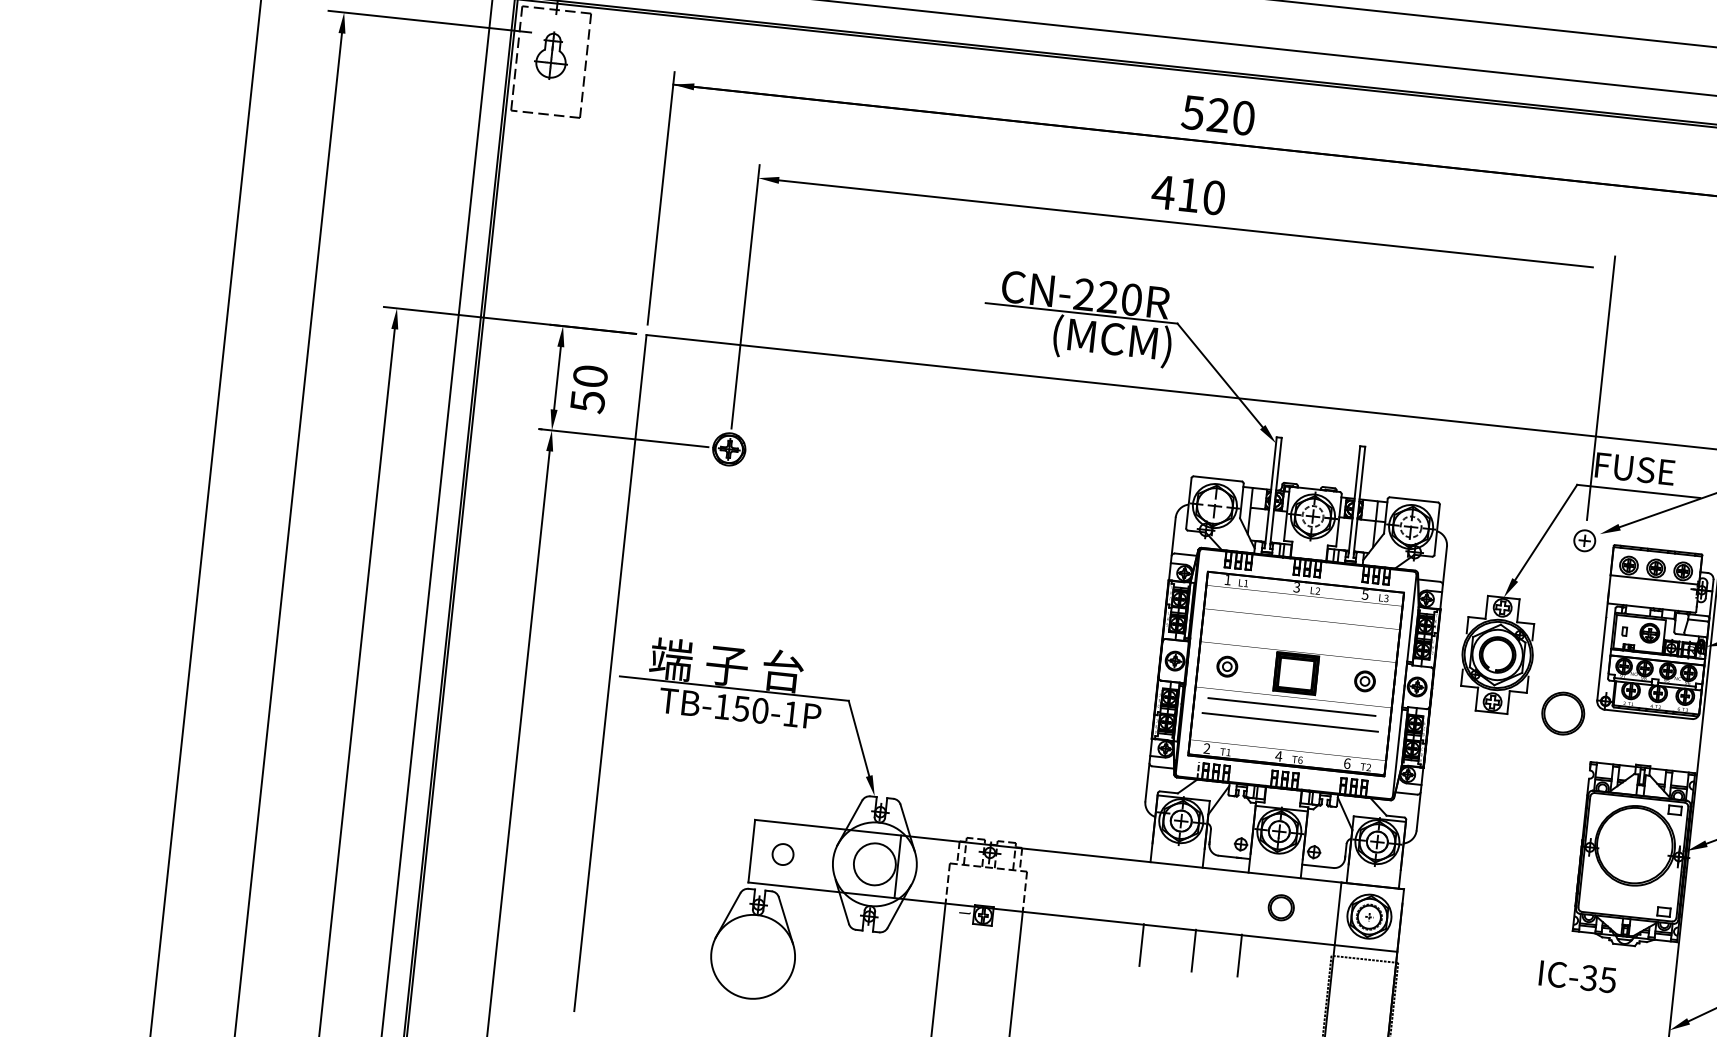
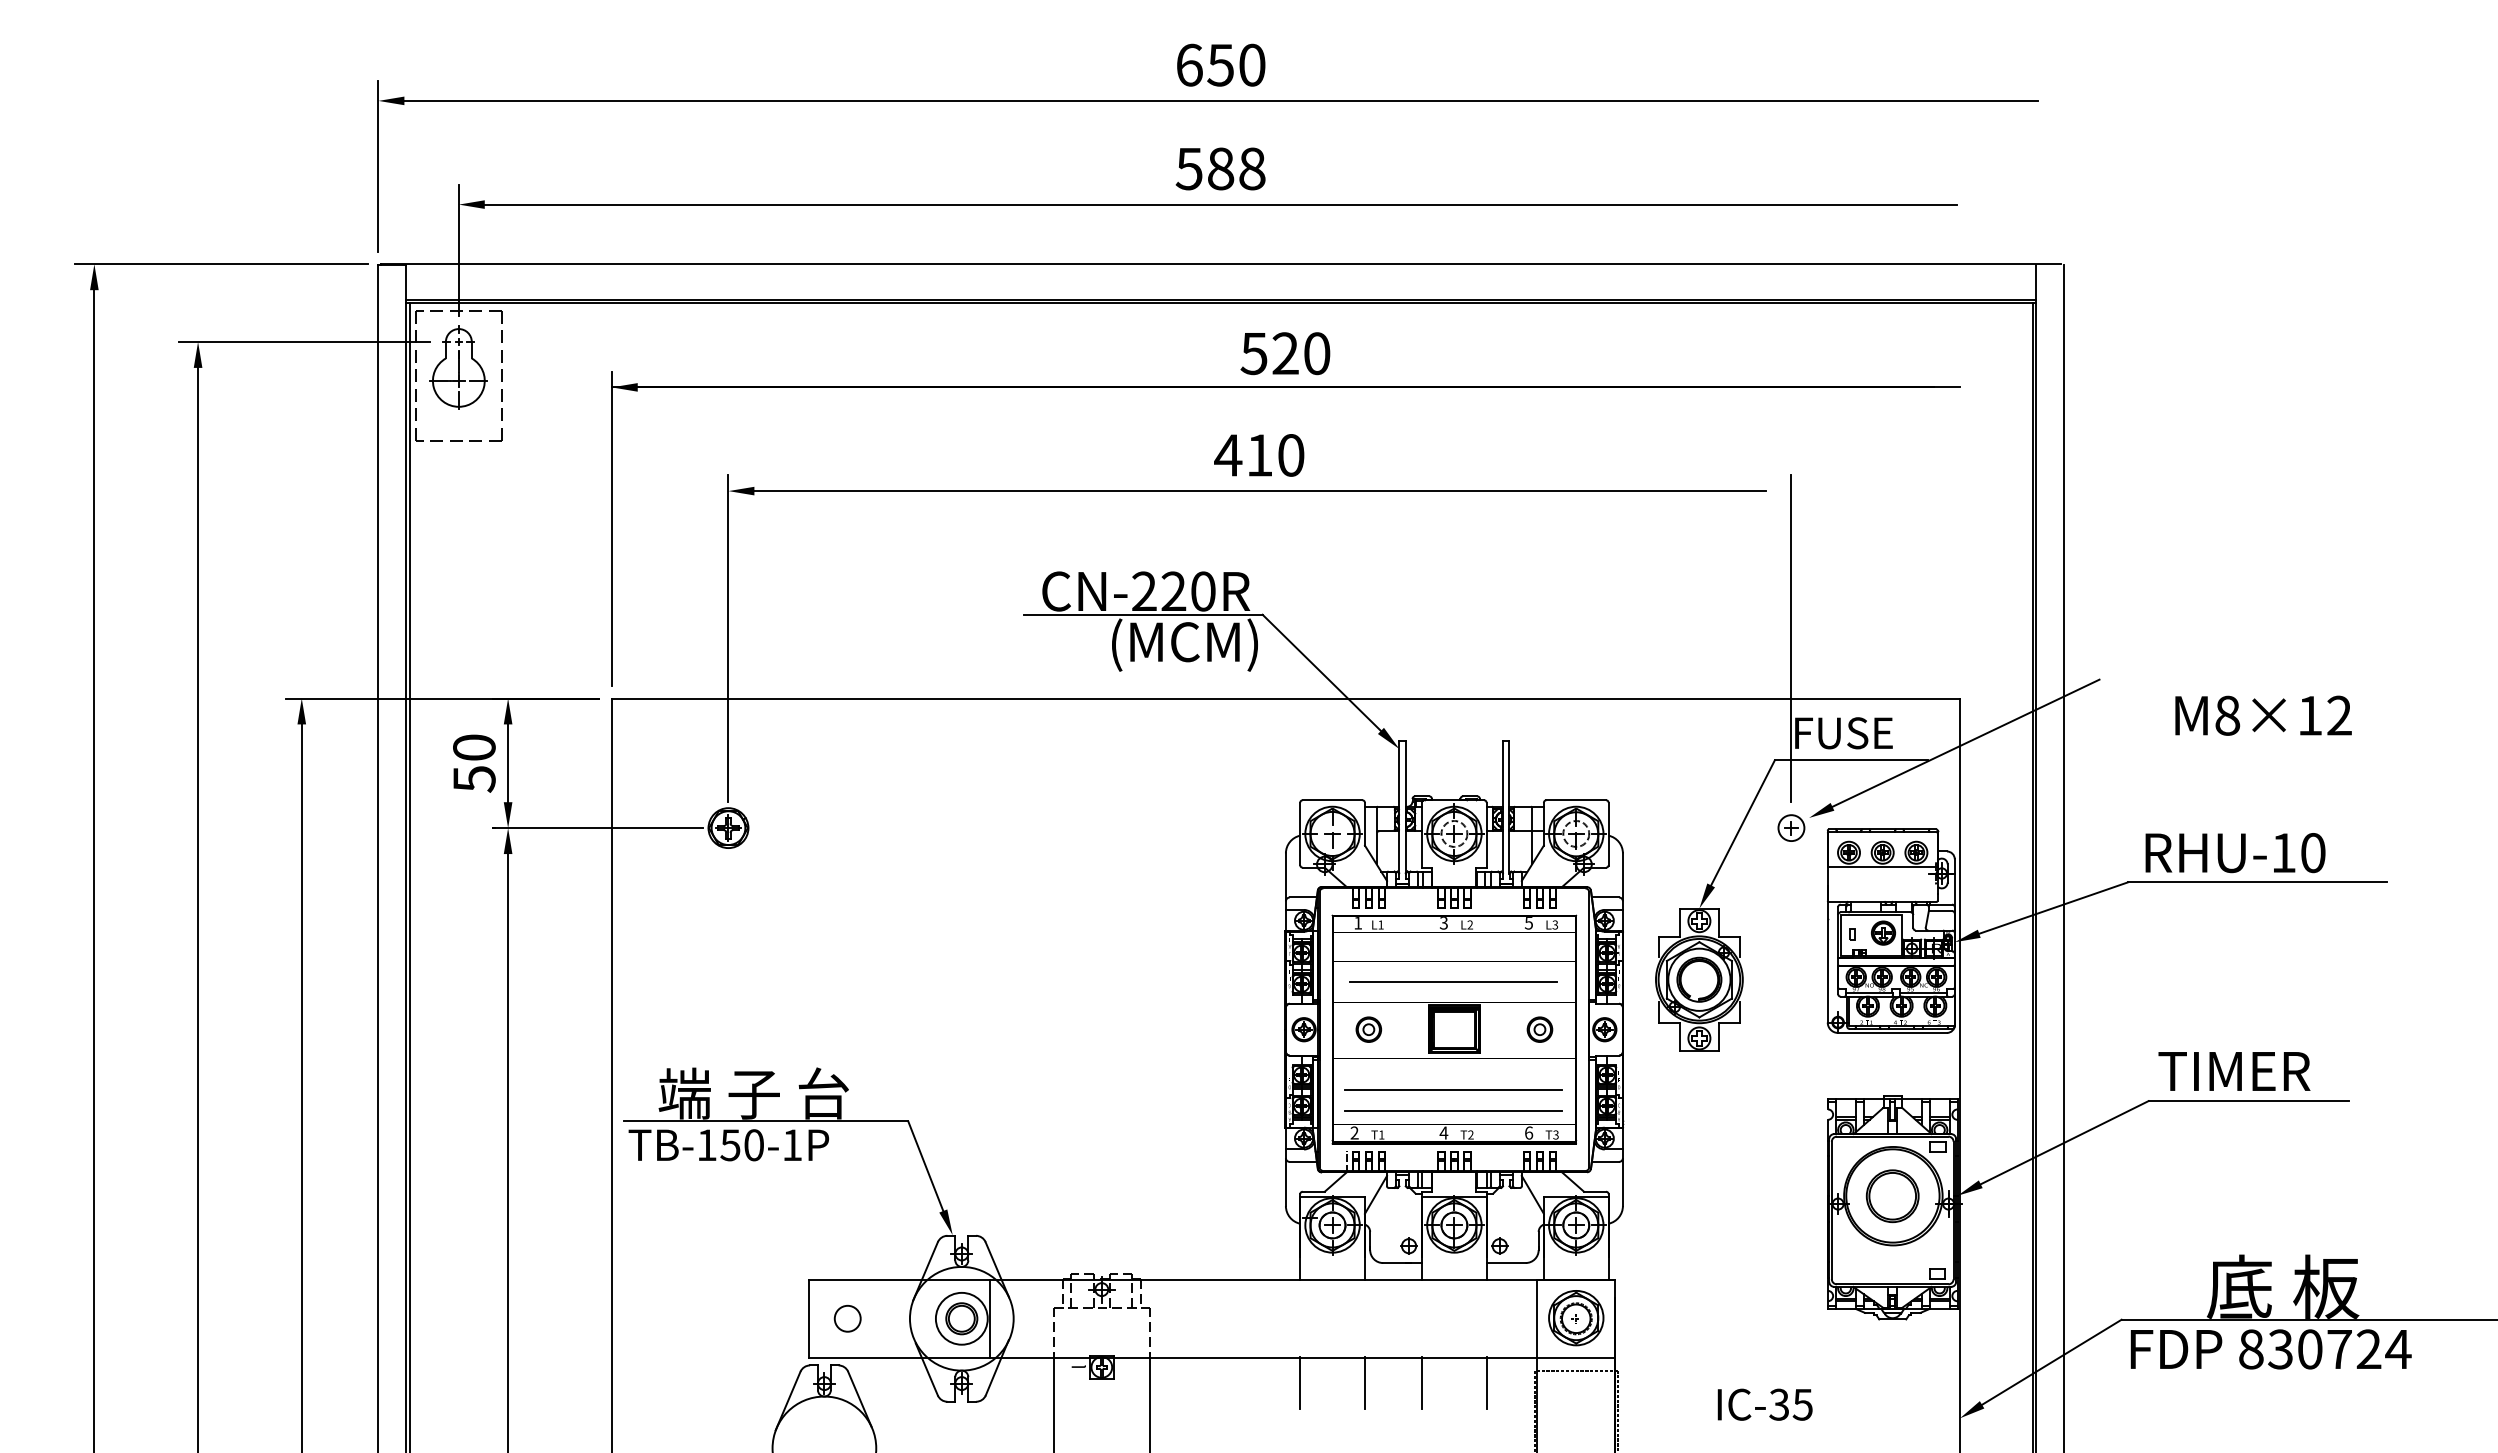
part: (551, 55) -> (458, 367), size x1.43
text: (589, 389) -> (474, 763), moved
line: (1291, 706) -> (1453, 981), moved
text: (739, 708) -> (728, 1145), moved
part: (1563, 713) -> (1892, 1196), moved
line: (1288, 739) -> (1453, 1110), added
text: (1300, 759) -> (1470, 1134), T6 -> T2
text: (1368, 767) -> (1555, 1135), T2 -> T3
part: (1281, 907) -> (961, 1318), moved
line: (1291, 960) -> (1486, 1382), added
text: (1577, 976) -> (1764, 1404), moved

